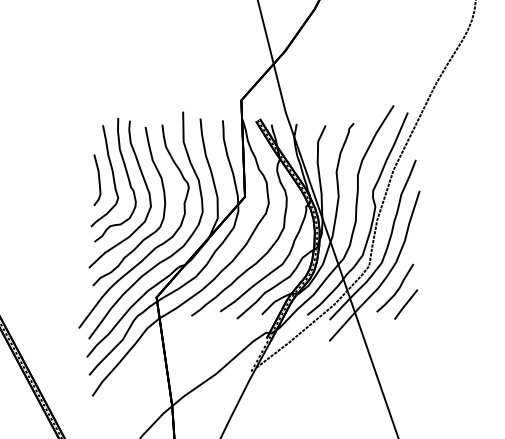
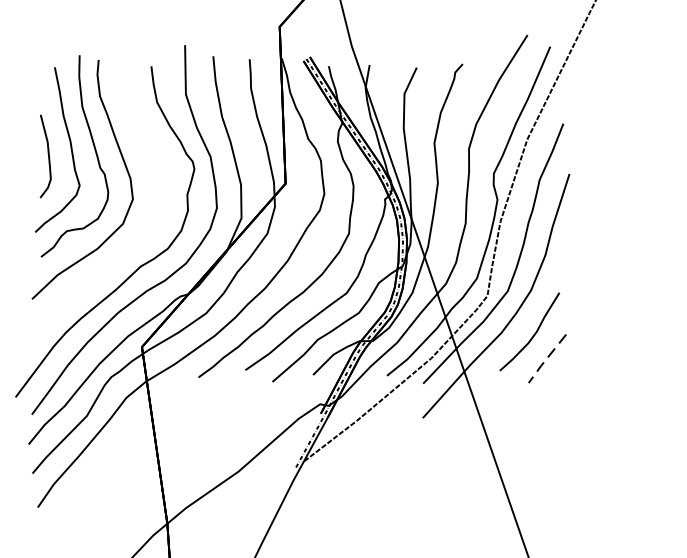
curve: (163, 207) -> (153, 200), removed
line: (405, 305) -> (546, 360), solid -> dashed

